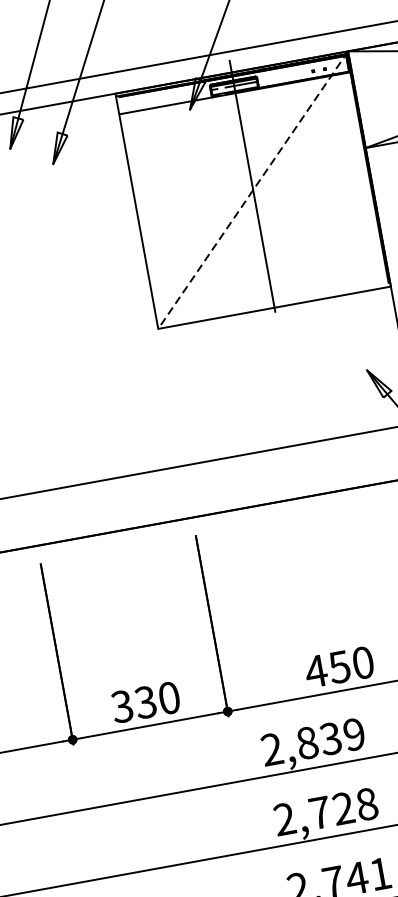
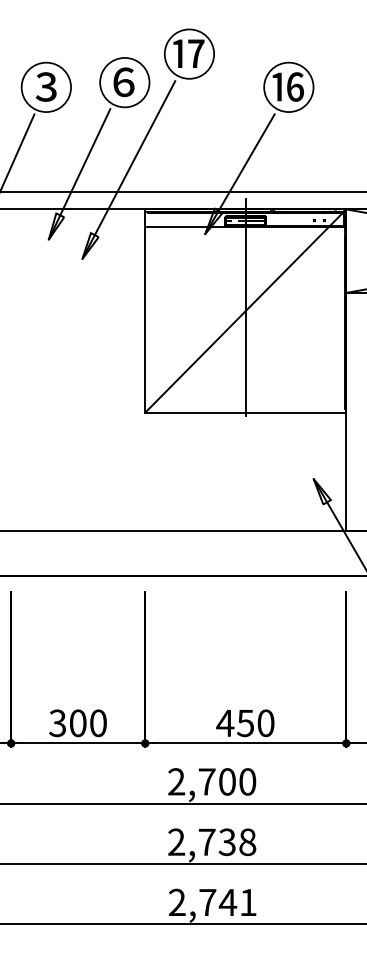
line: (252, 190) -> (245, 311), dashed -> solid
text: (145, 702) -> (77, 723), 330 -> 300
text: (330, 738) -> (227, 781), 2,839 -> 2,700
text: (342, 809) -> (226, 842), 2,728 -> 2,738

